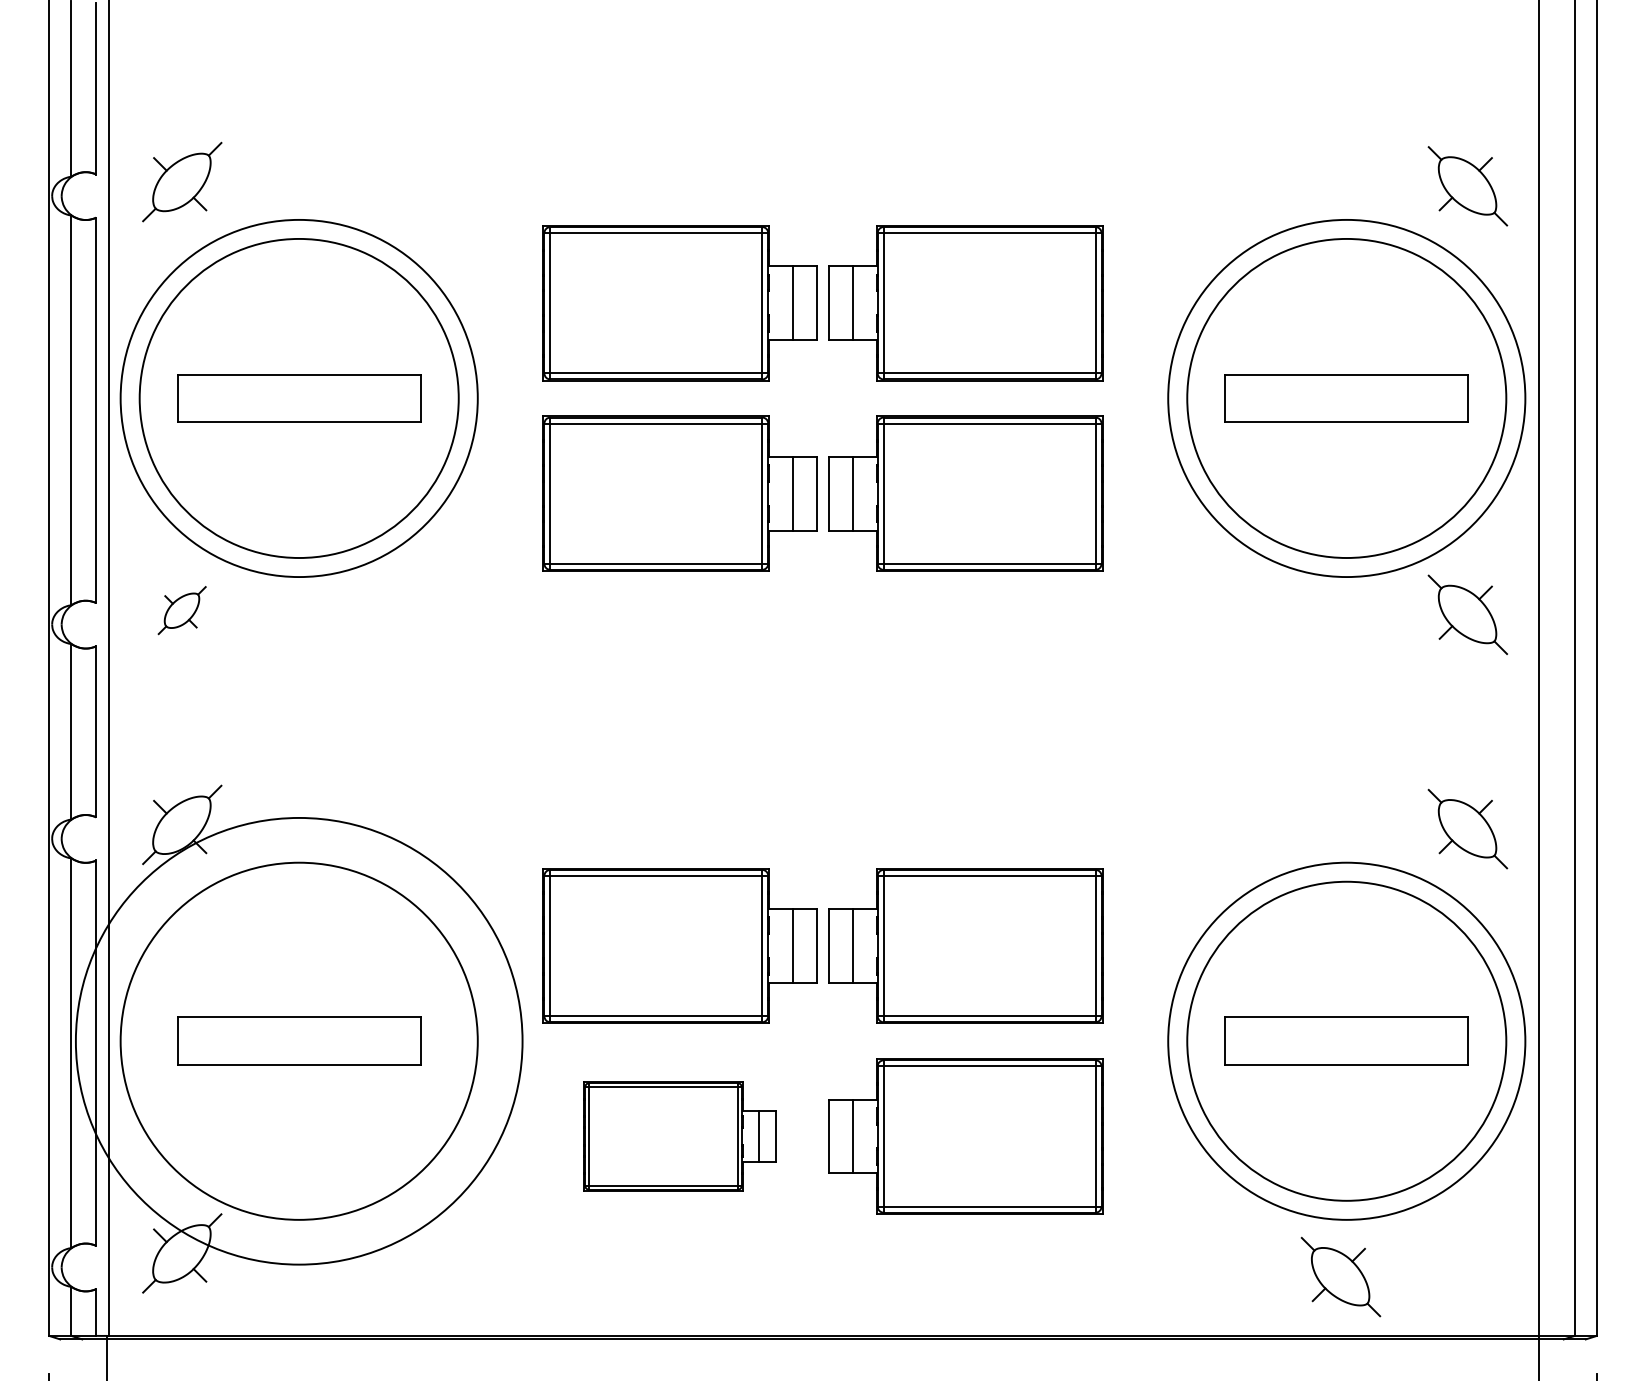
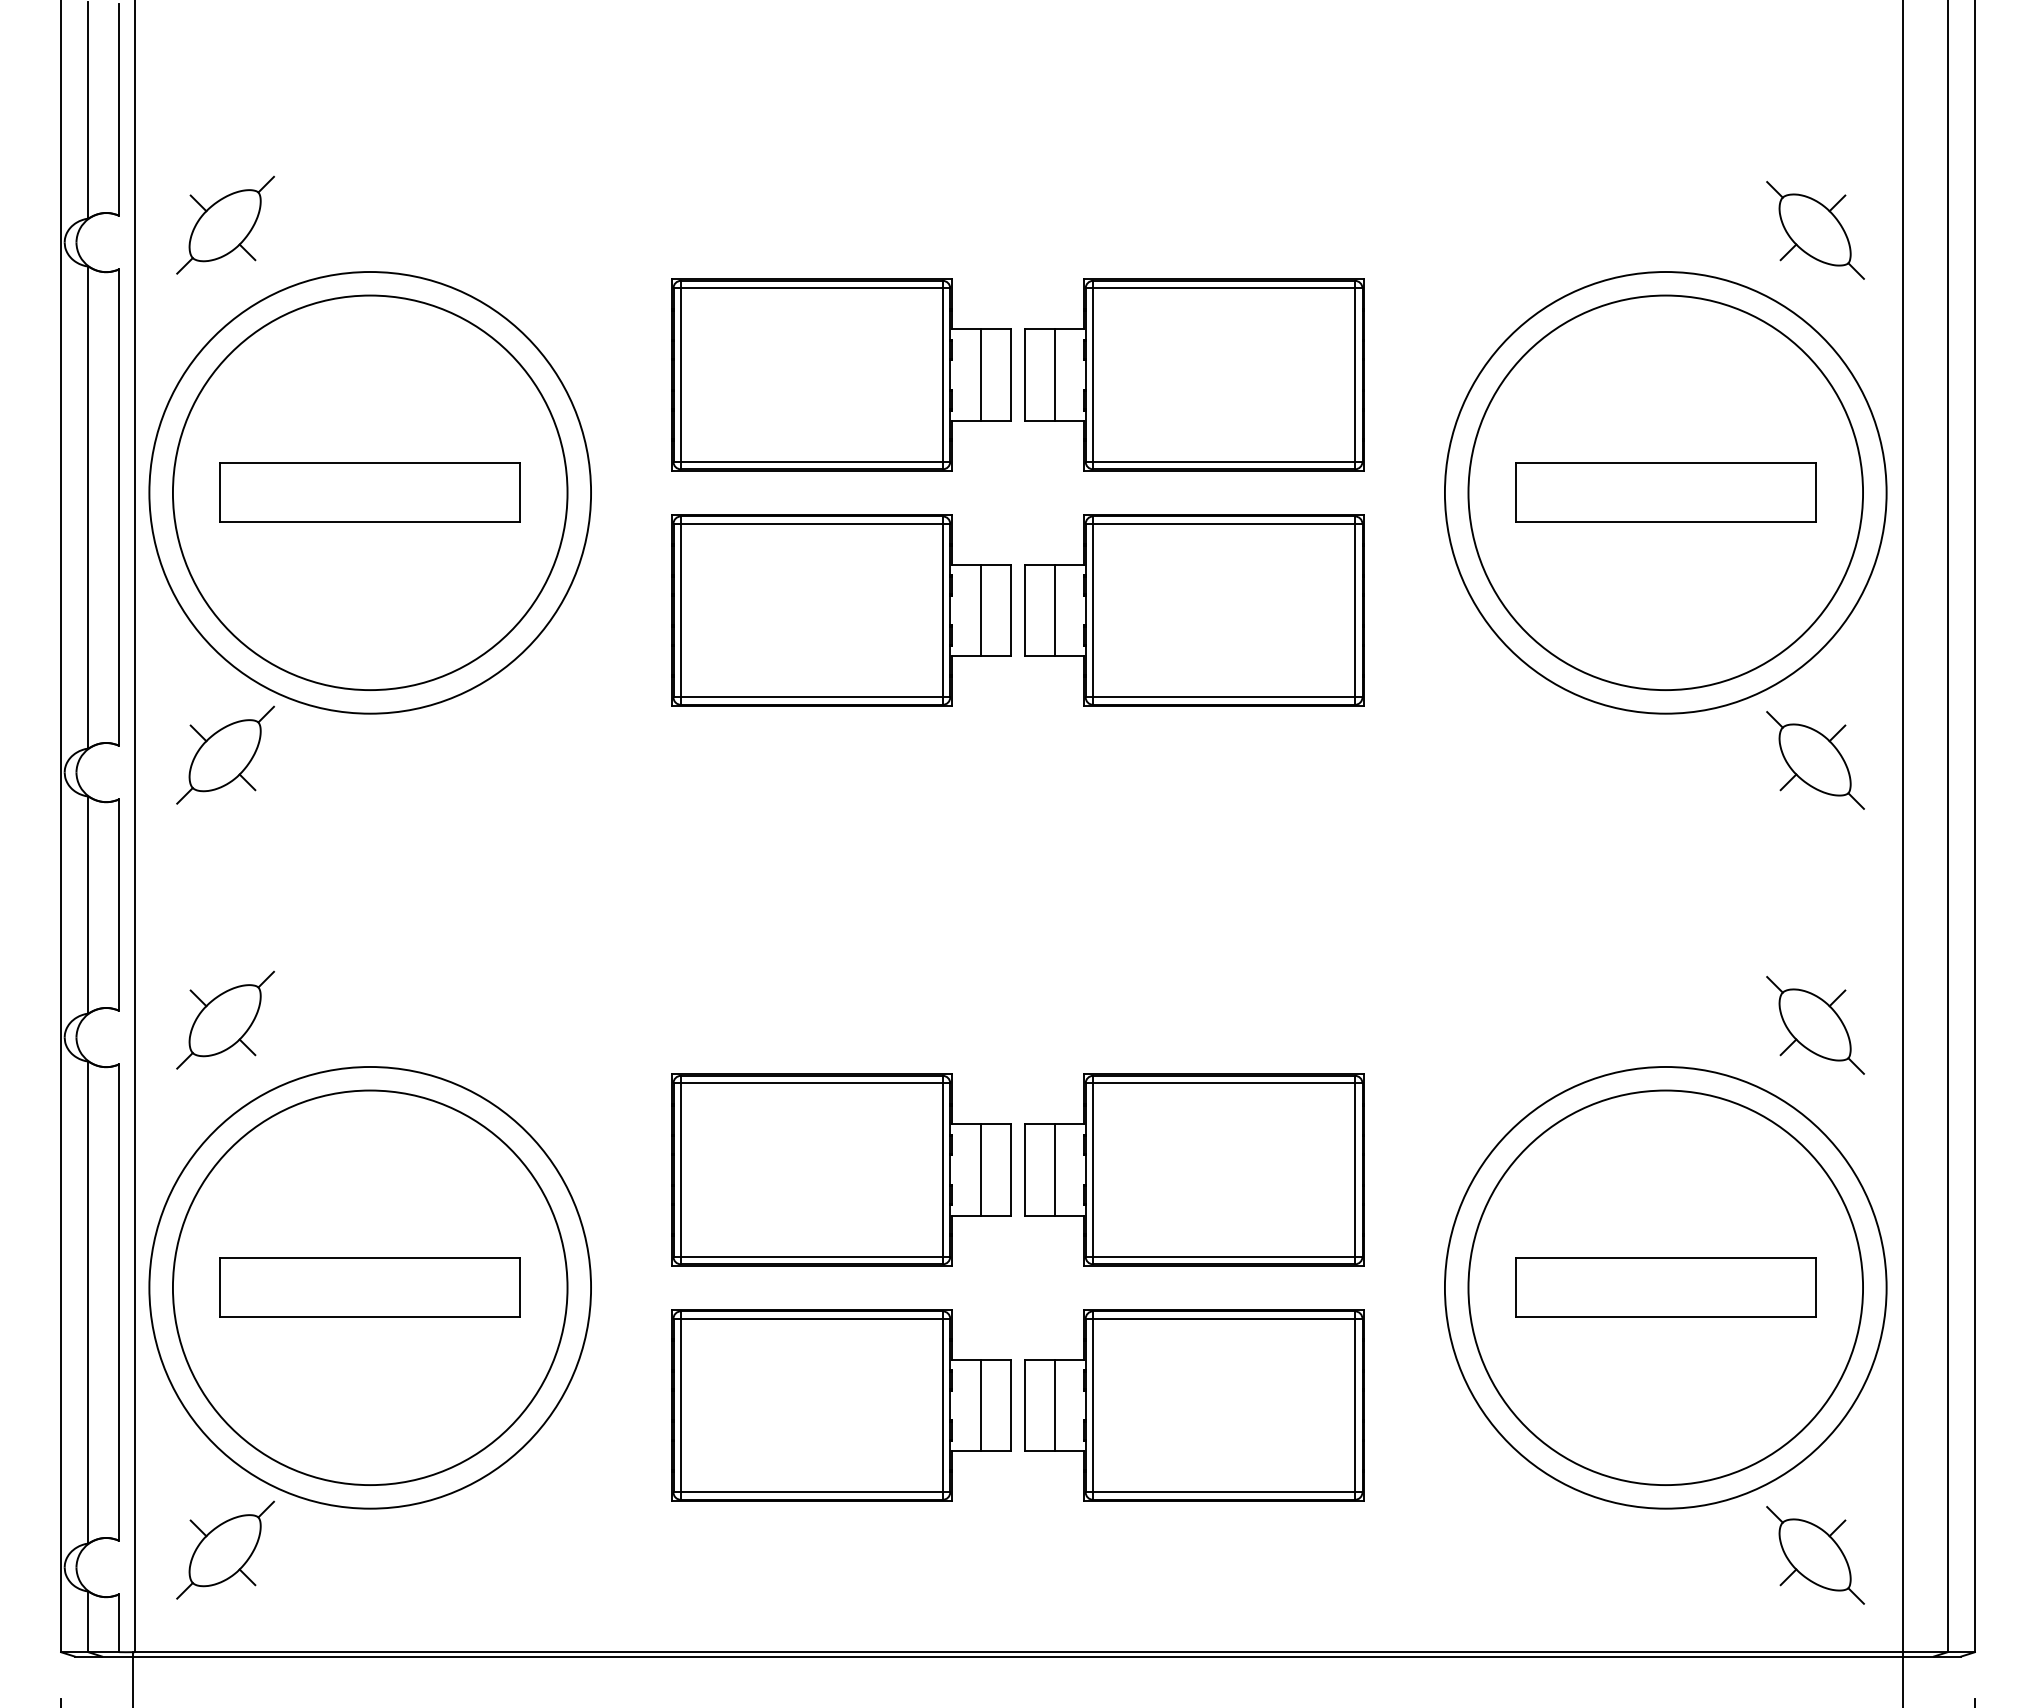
part: (182, 610) -> (225, 754), size x1.67
circle: (298, 1041) -> (369, 1287), size x0.71
part: (680, 1136) -> (841, 1405), size x1.43
part: (1340, 1277) -> (1815, 1555), moved

